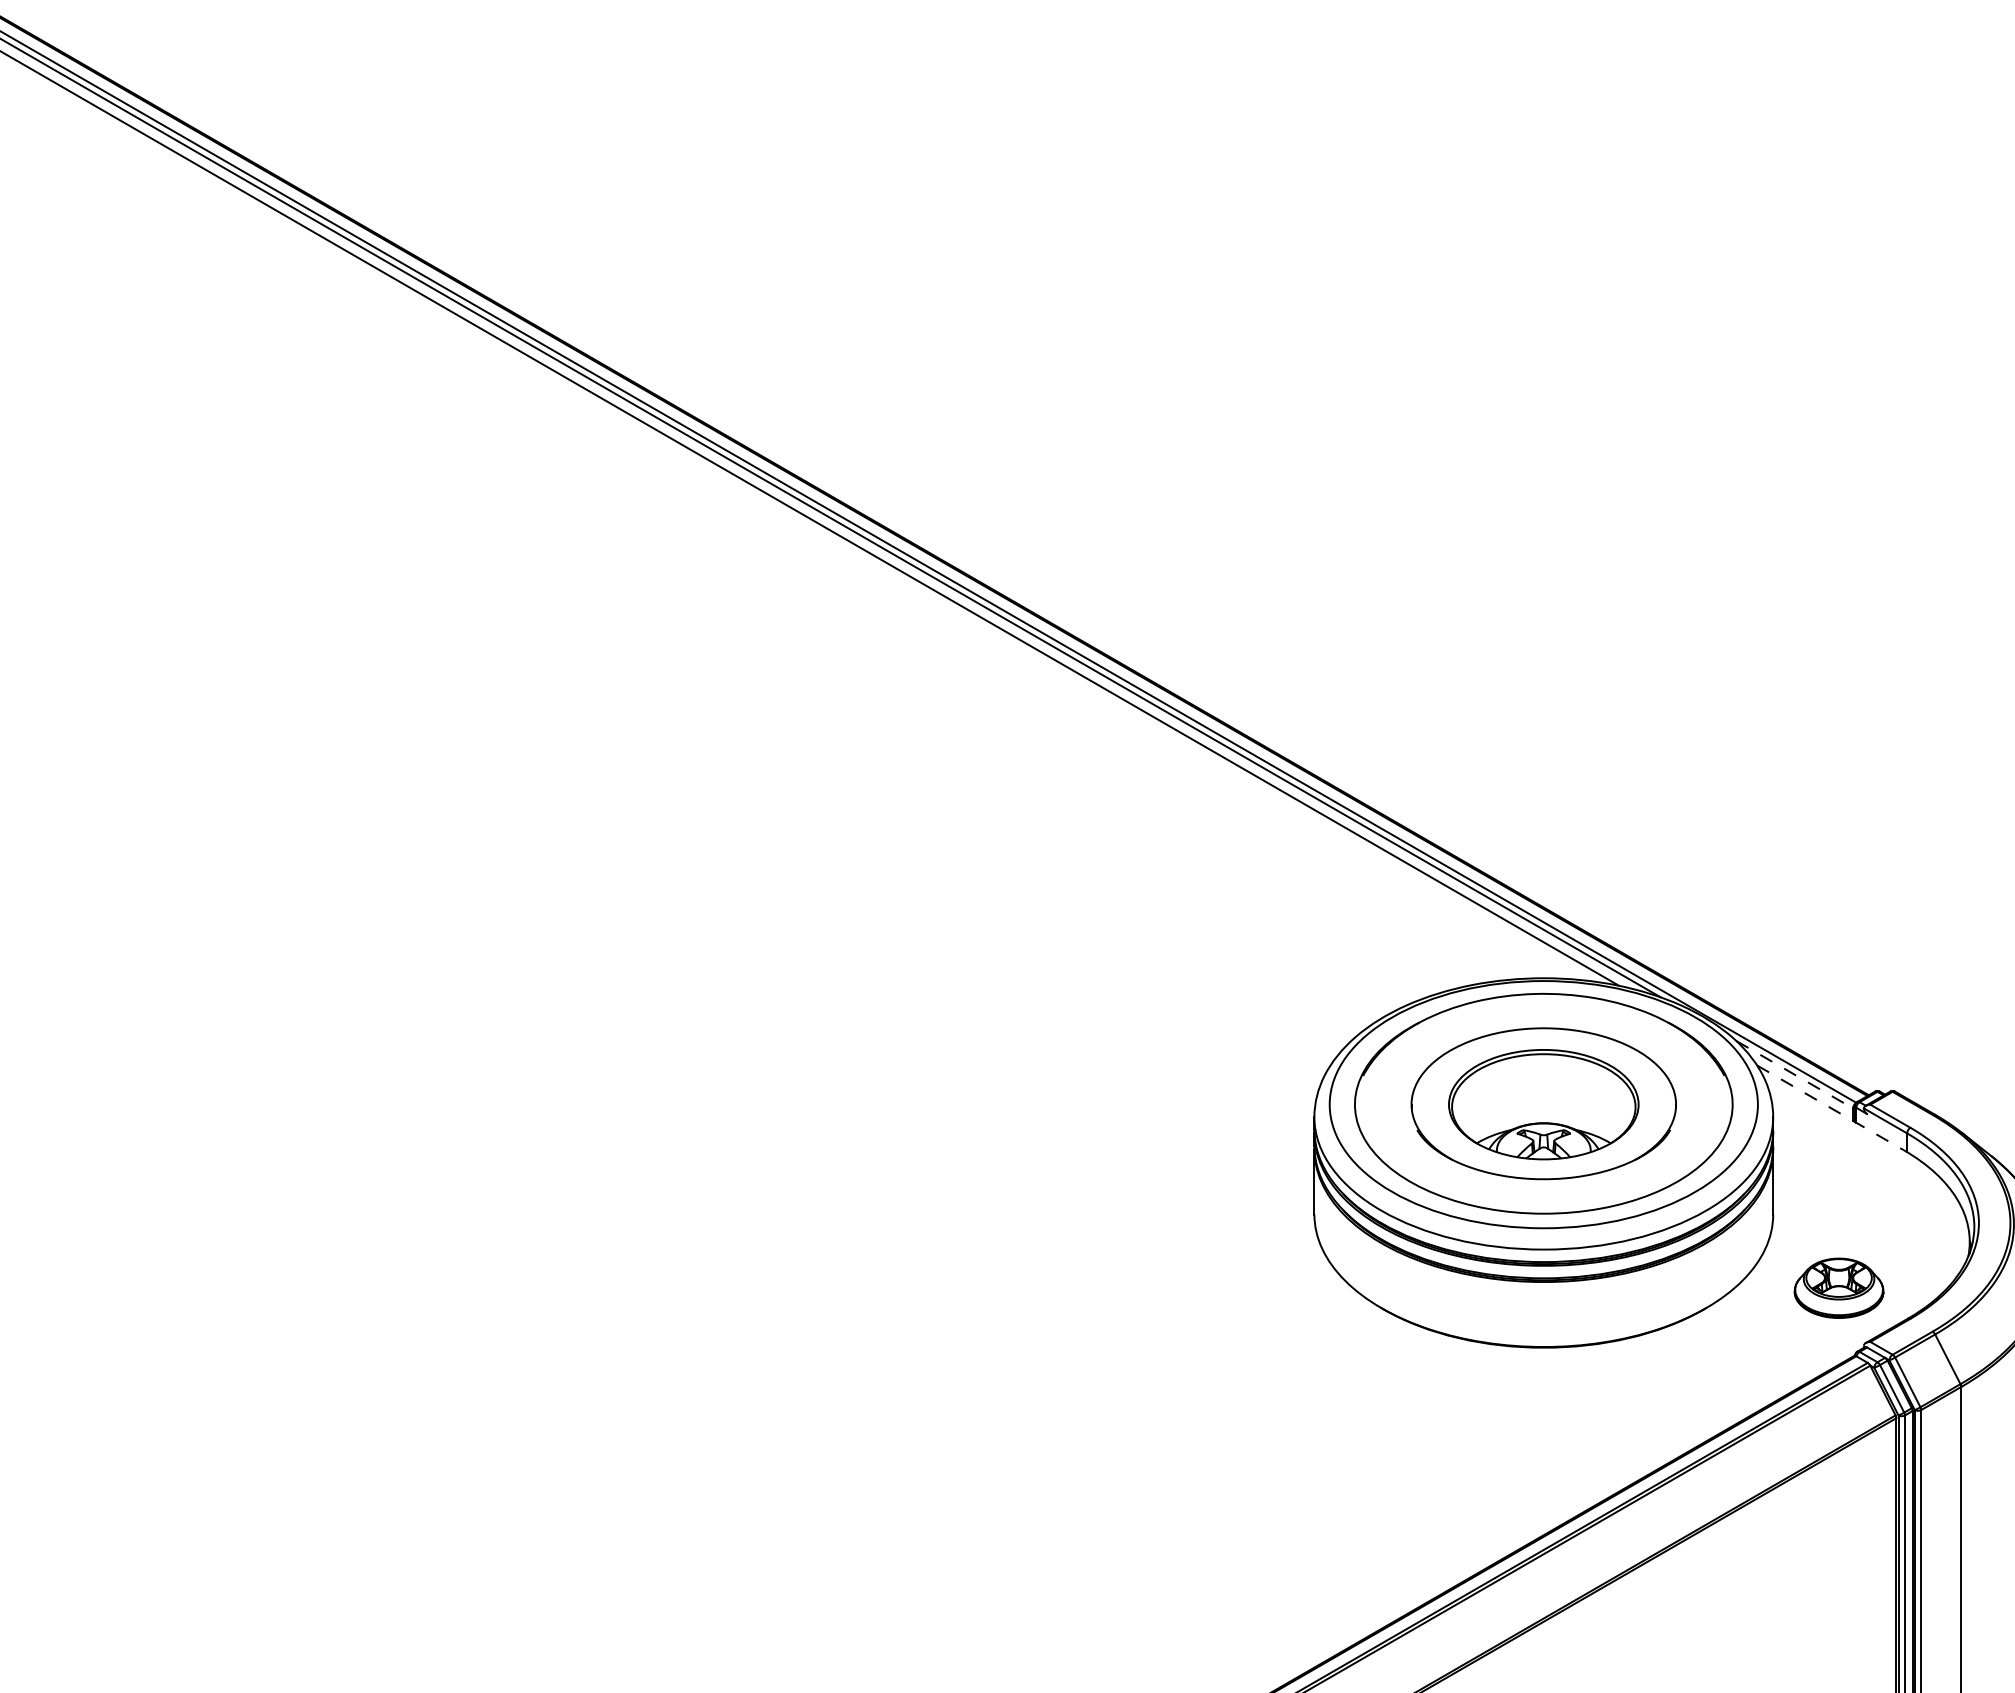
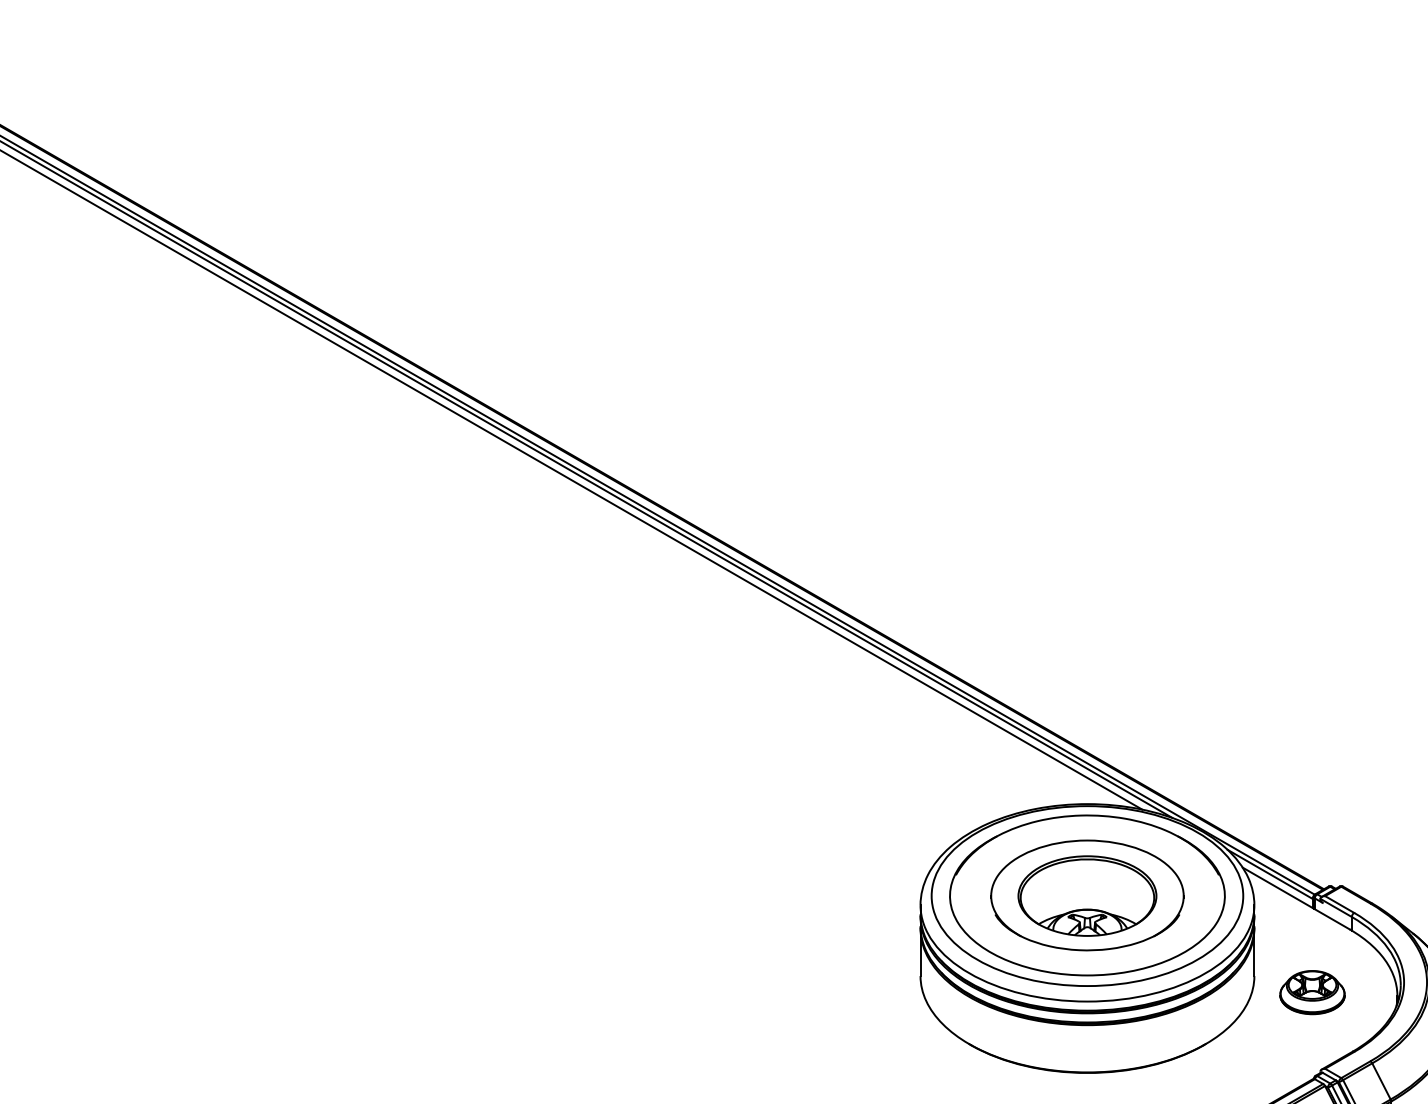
line: (1795, 1075) -> (1270, 874), dashed -> solid
line: (1830, 1107) -> (1296, 898), dashed -> solid
part: (1838, 1287) -> (1312, 992), moved

